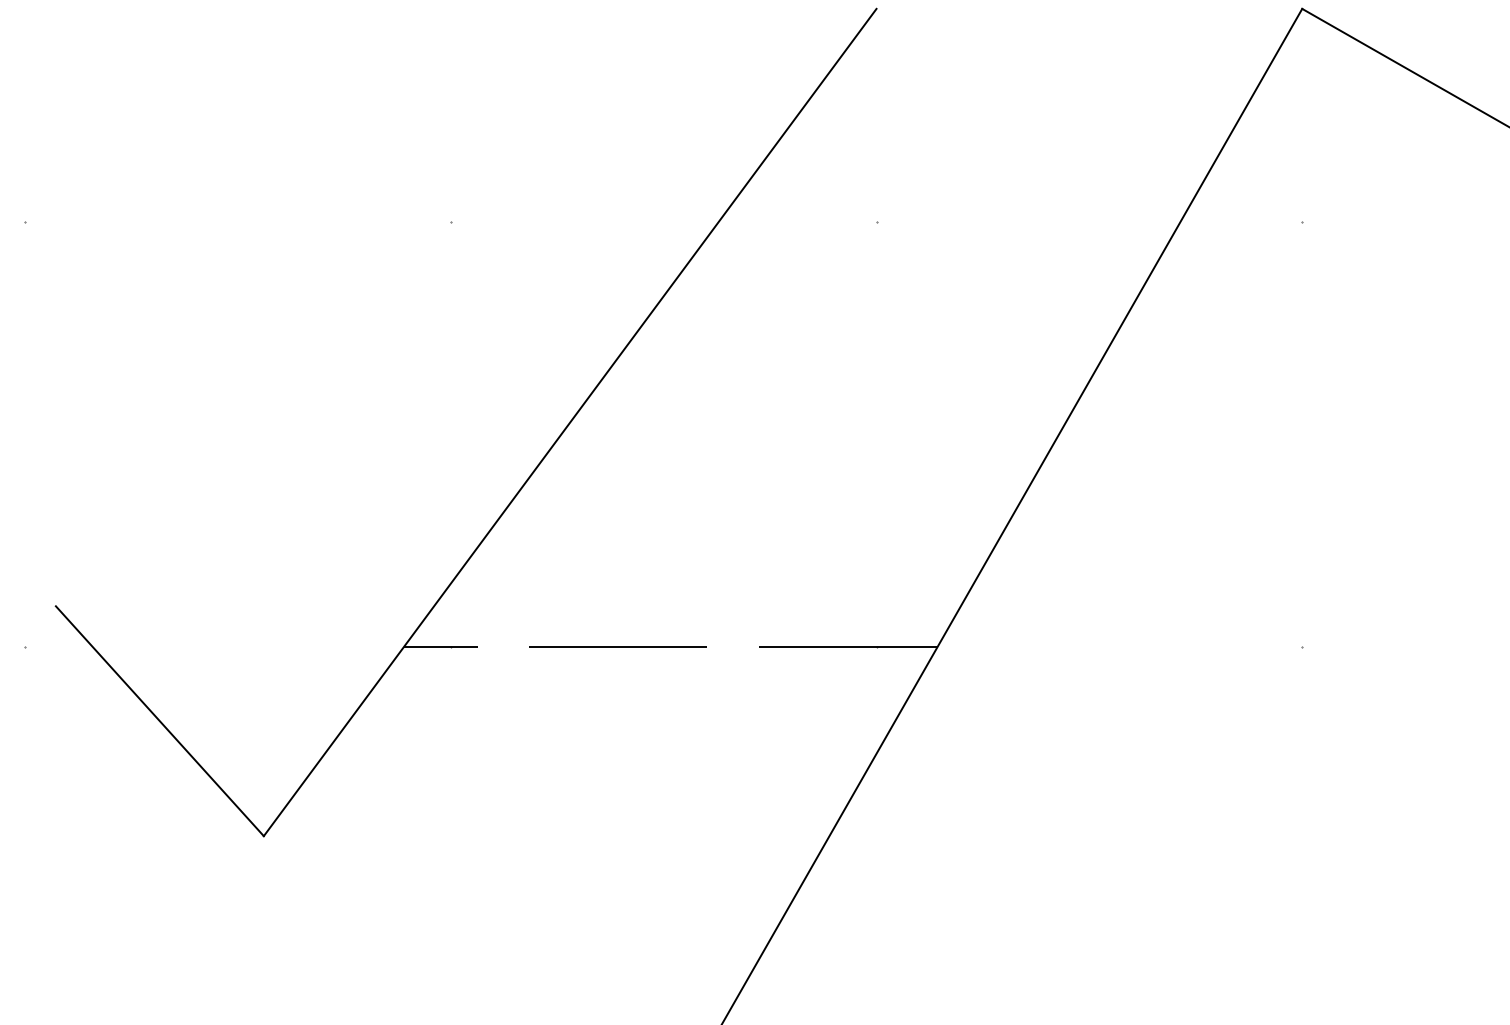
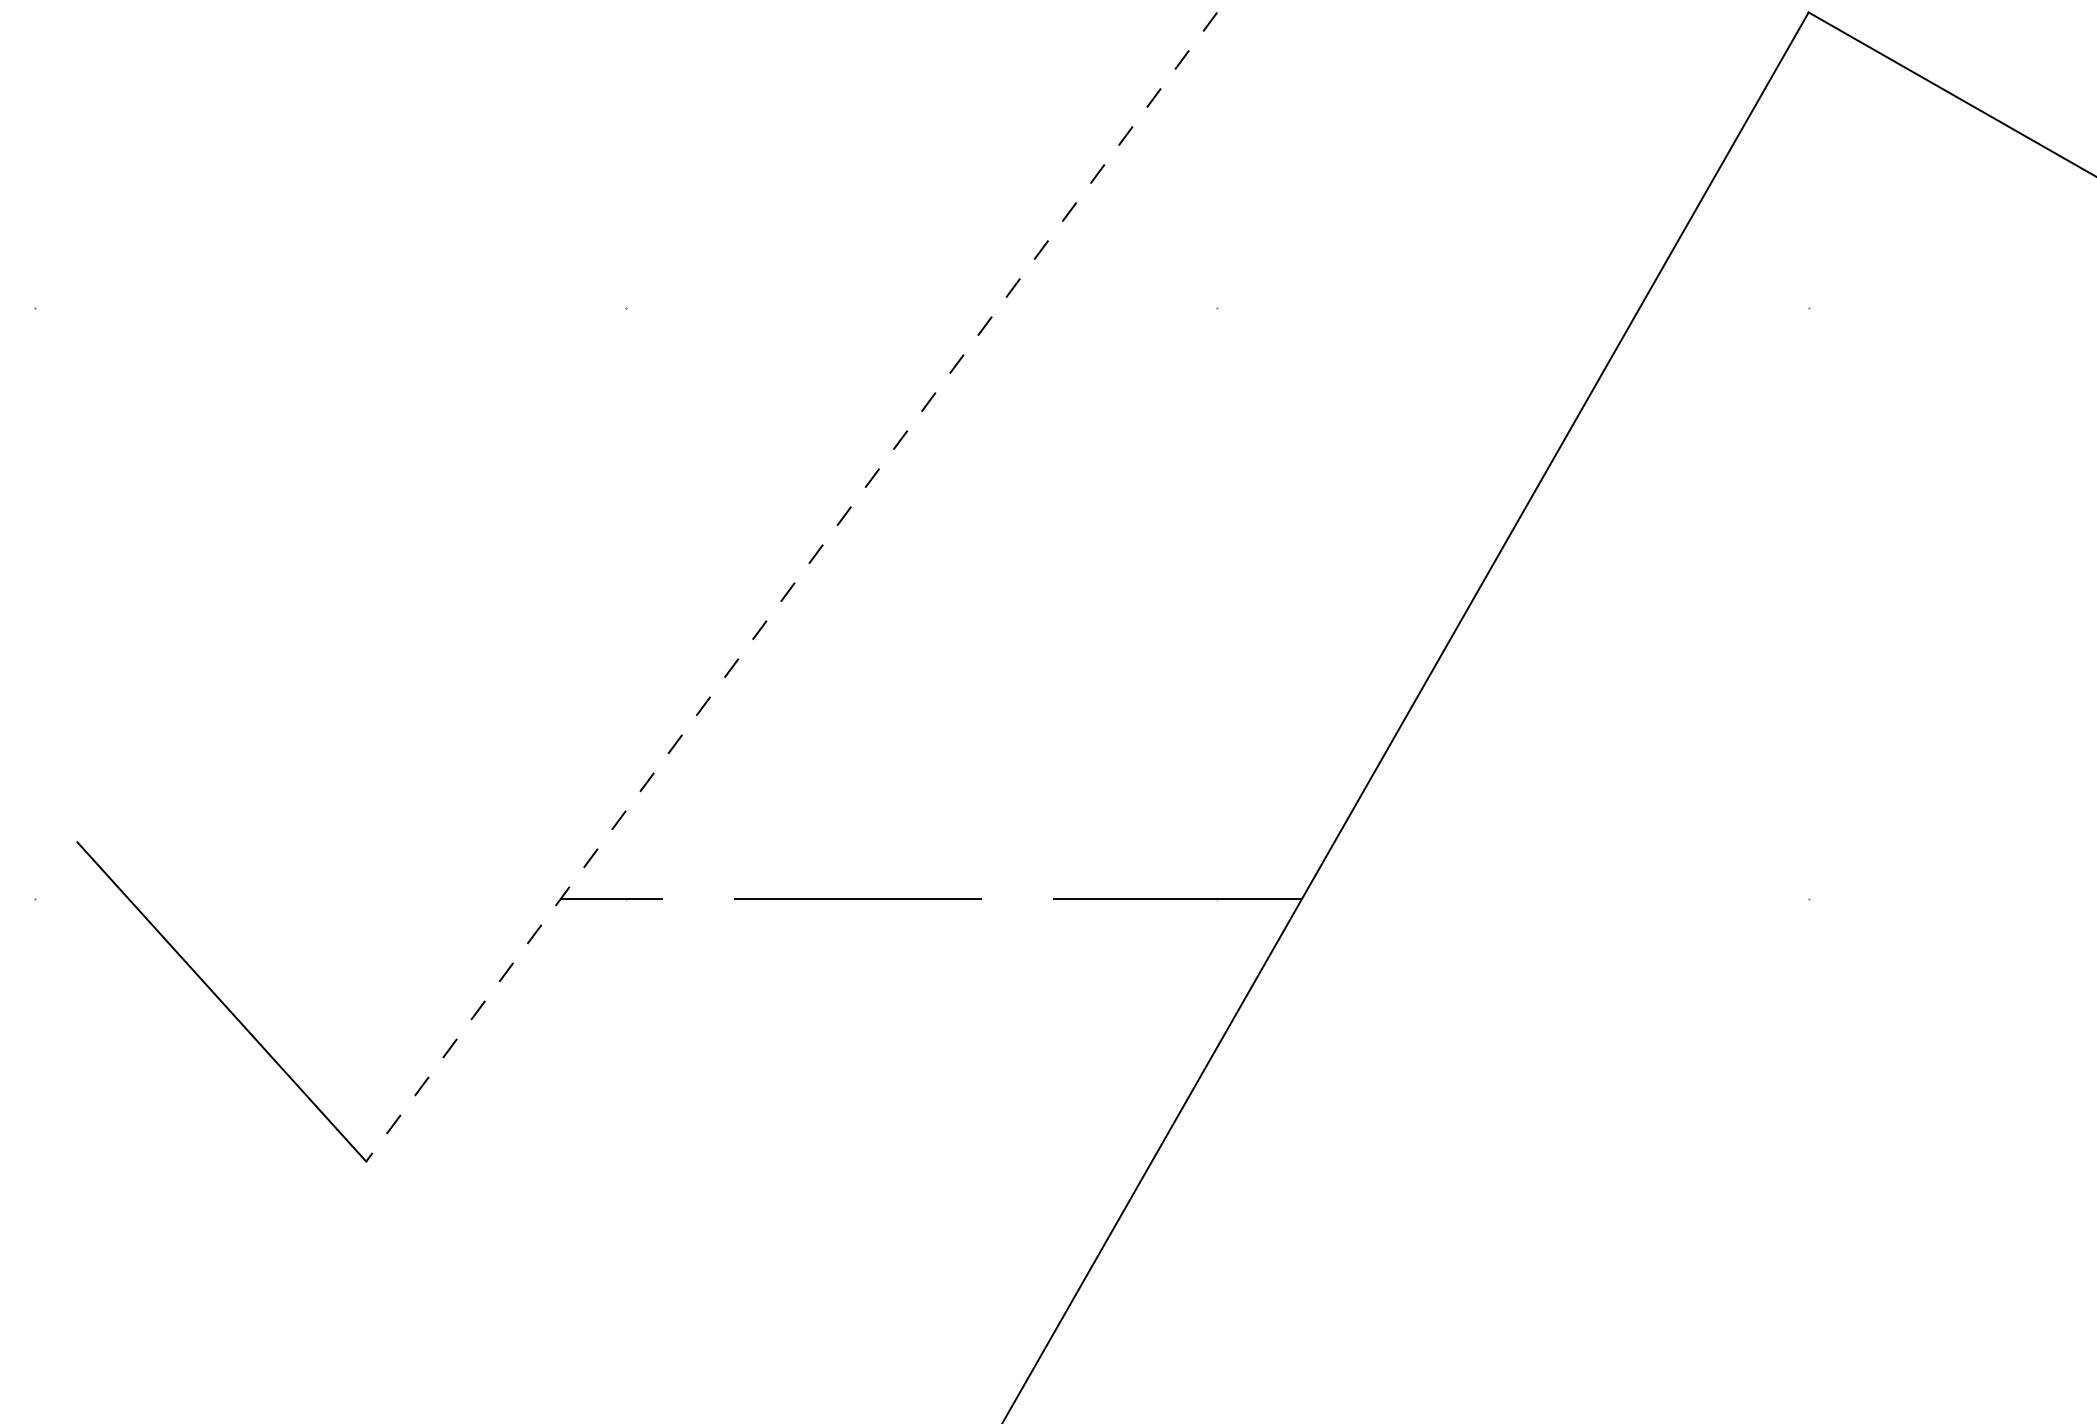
line: (569, 422) -> (791, 587), solid -> dashed

